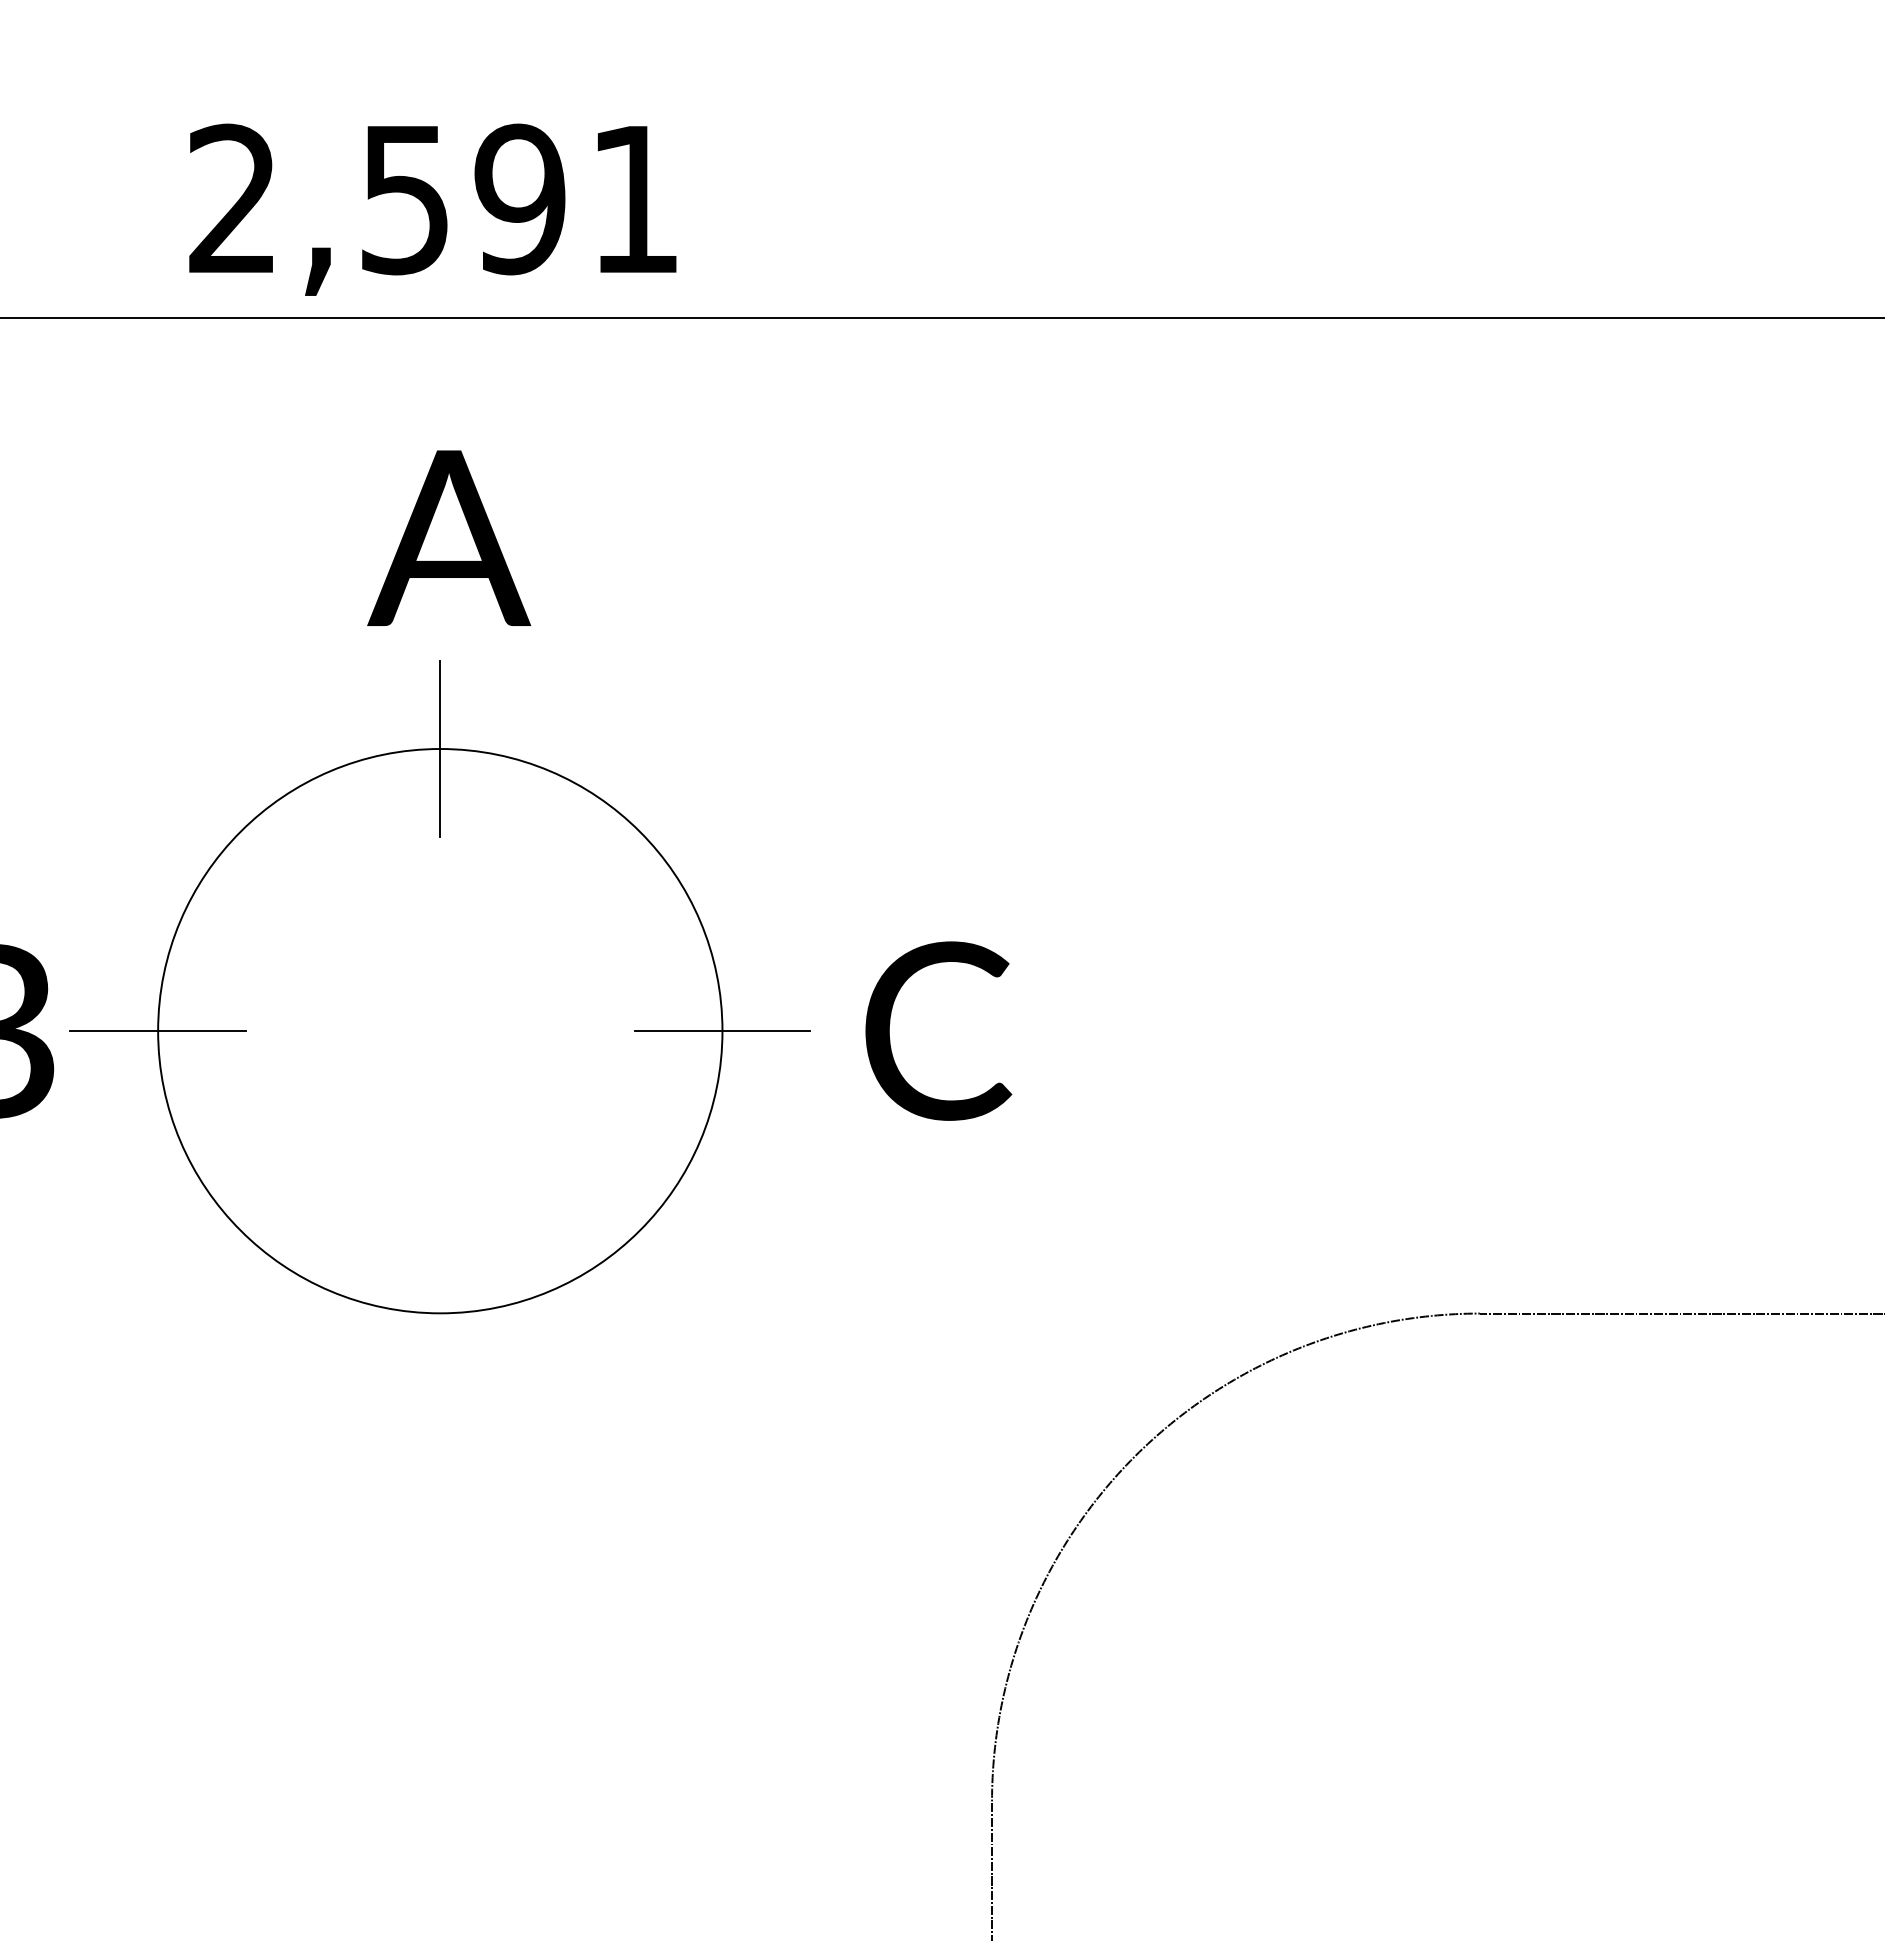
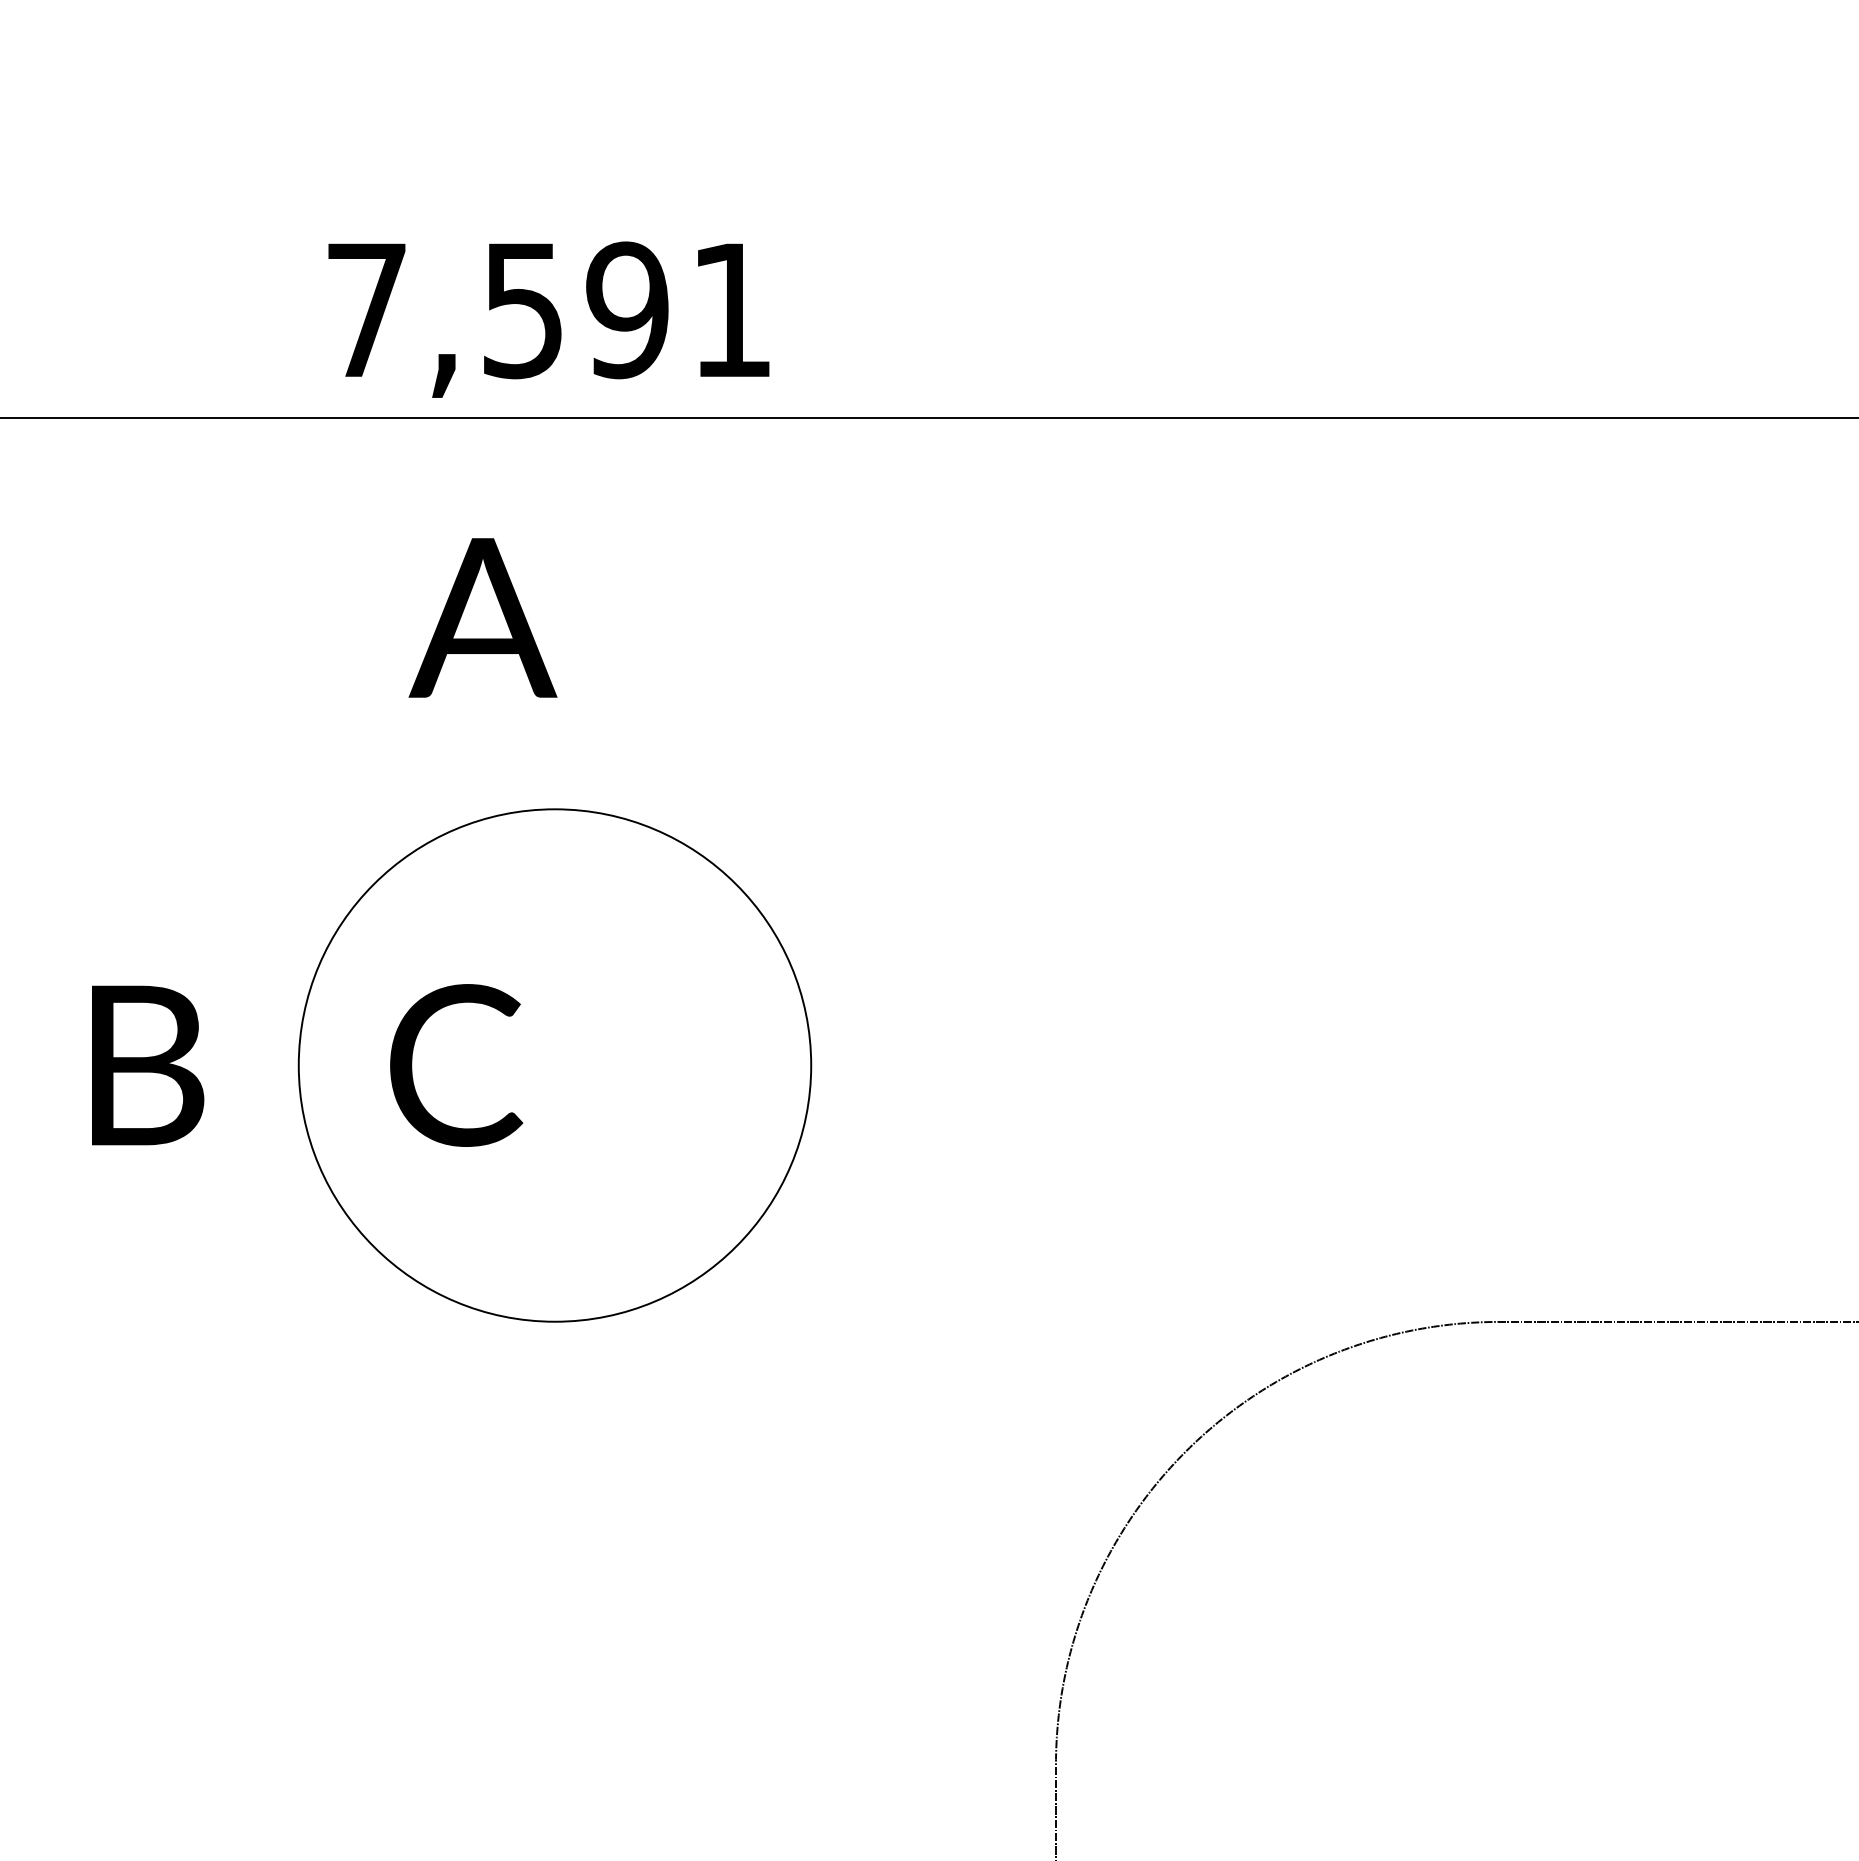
text: (232, 197) -> (366, 308), 2,591 -> 7,591
text: (448, 537) -> (482, 617), moved
line: (440, 749) -> (555, 809), removed
line: (157, 1031) -> (298, 1065), removed
line: (721, 1031) -> (810, 1065), removed
text: (938, 1031) -> (456, 1065), moved

